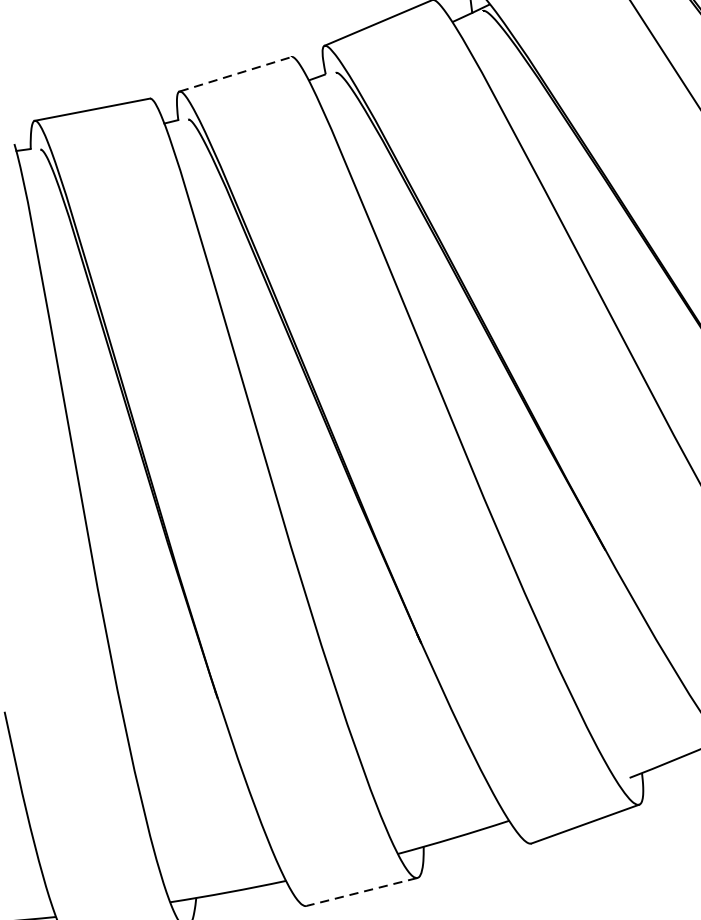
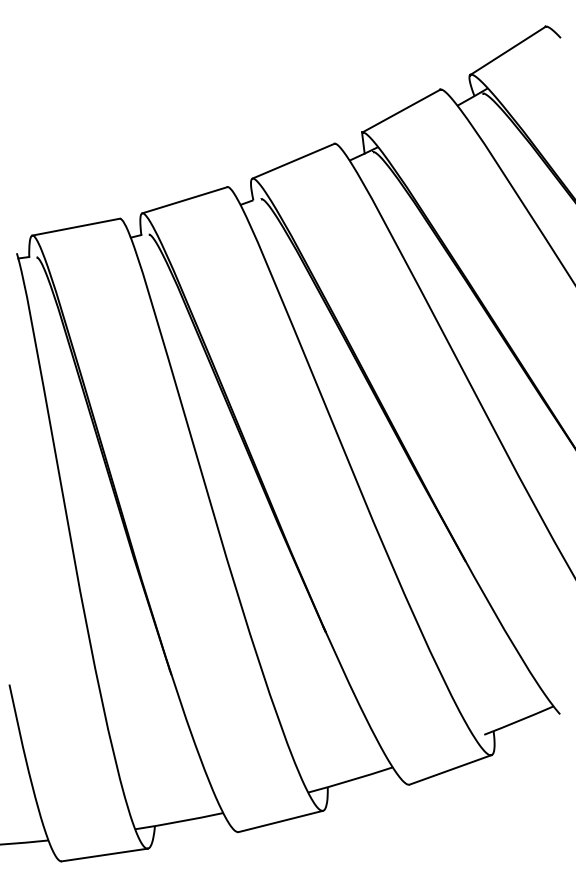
line: (236, 74) -> (185, 200), dashed -> solid
line: (361, 892) -> (280, 821), dashed -> solid

